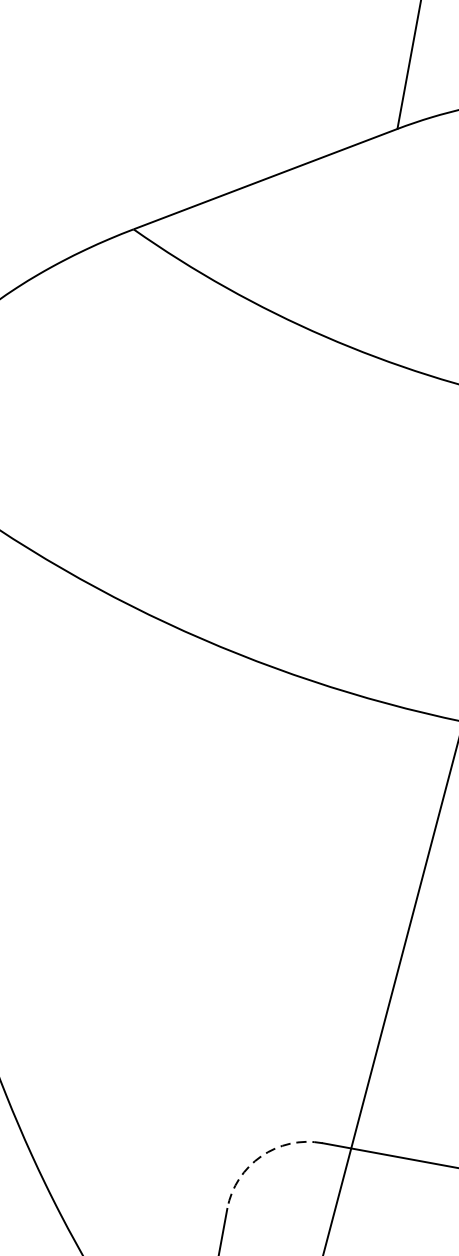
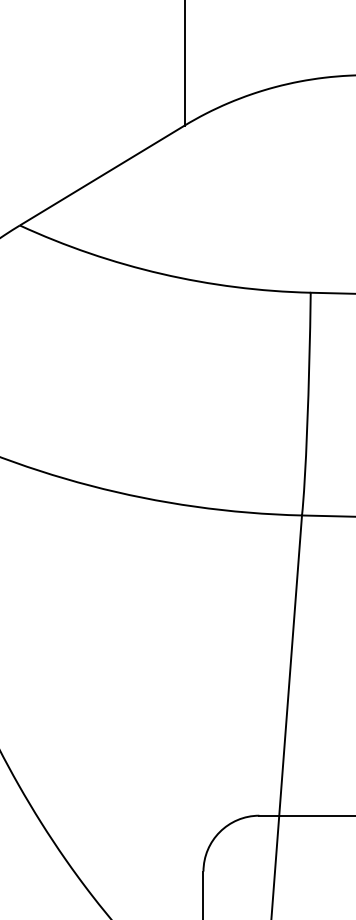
arc: (260, 1156) -> (219, 832), dashed -> solid

